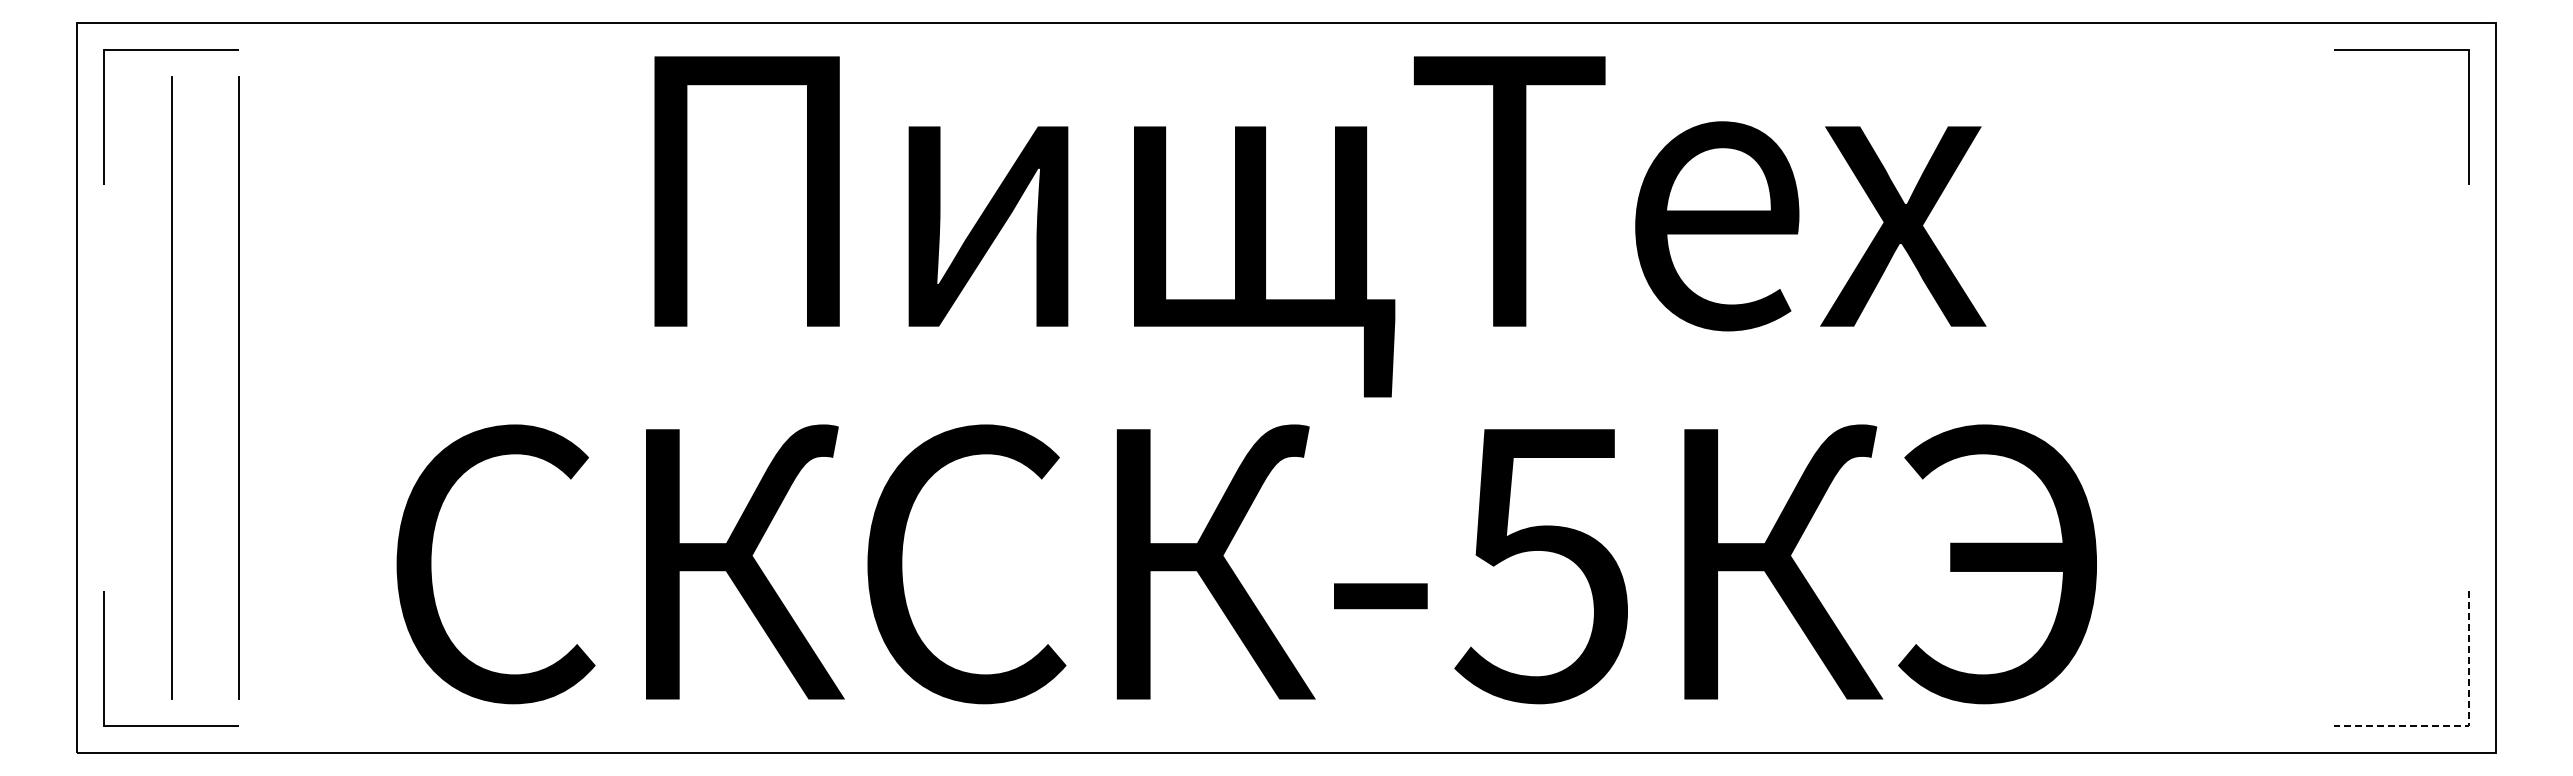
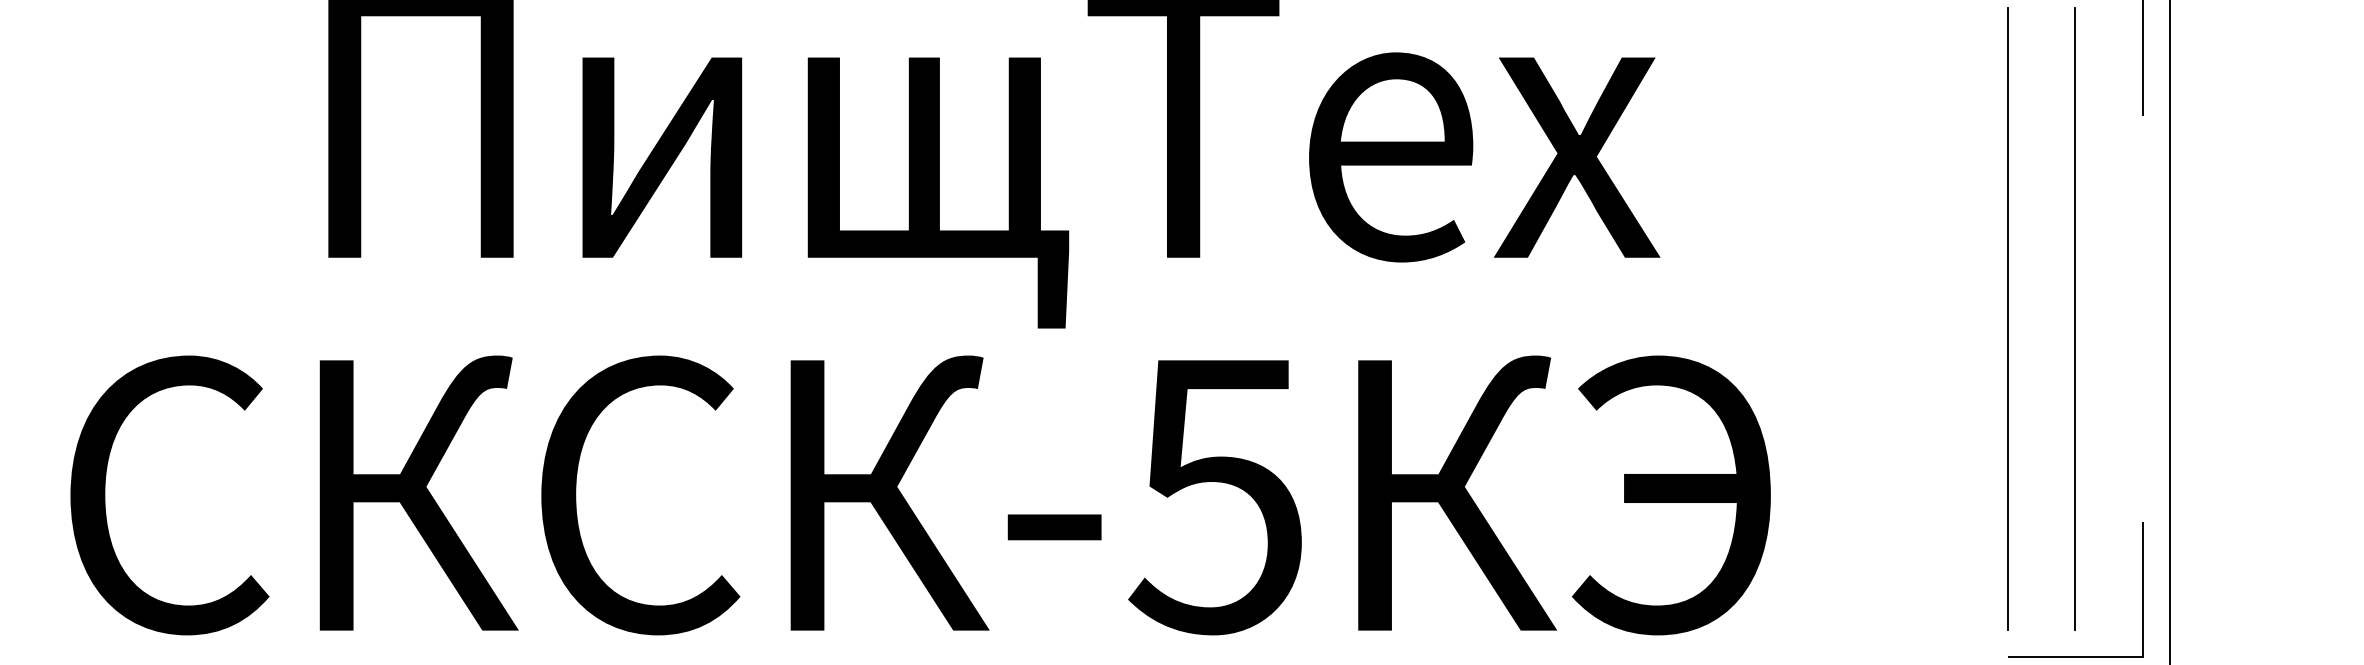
line: (2333, 387) -> (2007, 318), added
line: (2401, 387) -> (2075, 318), added
line: (2468, 725) -> (2142, 656), dashed -> solid

